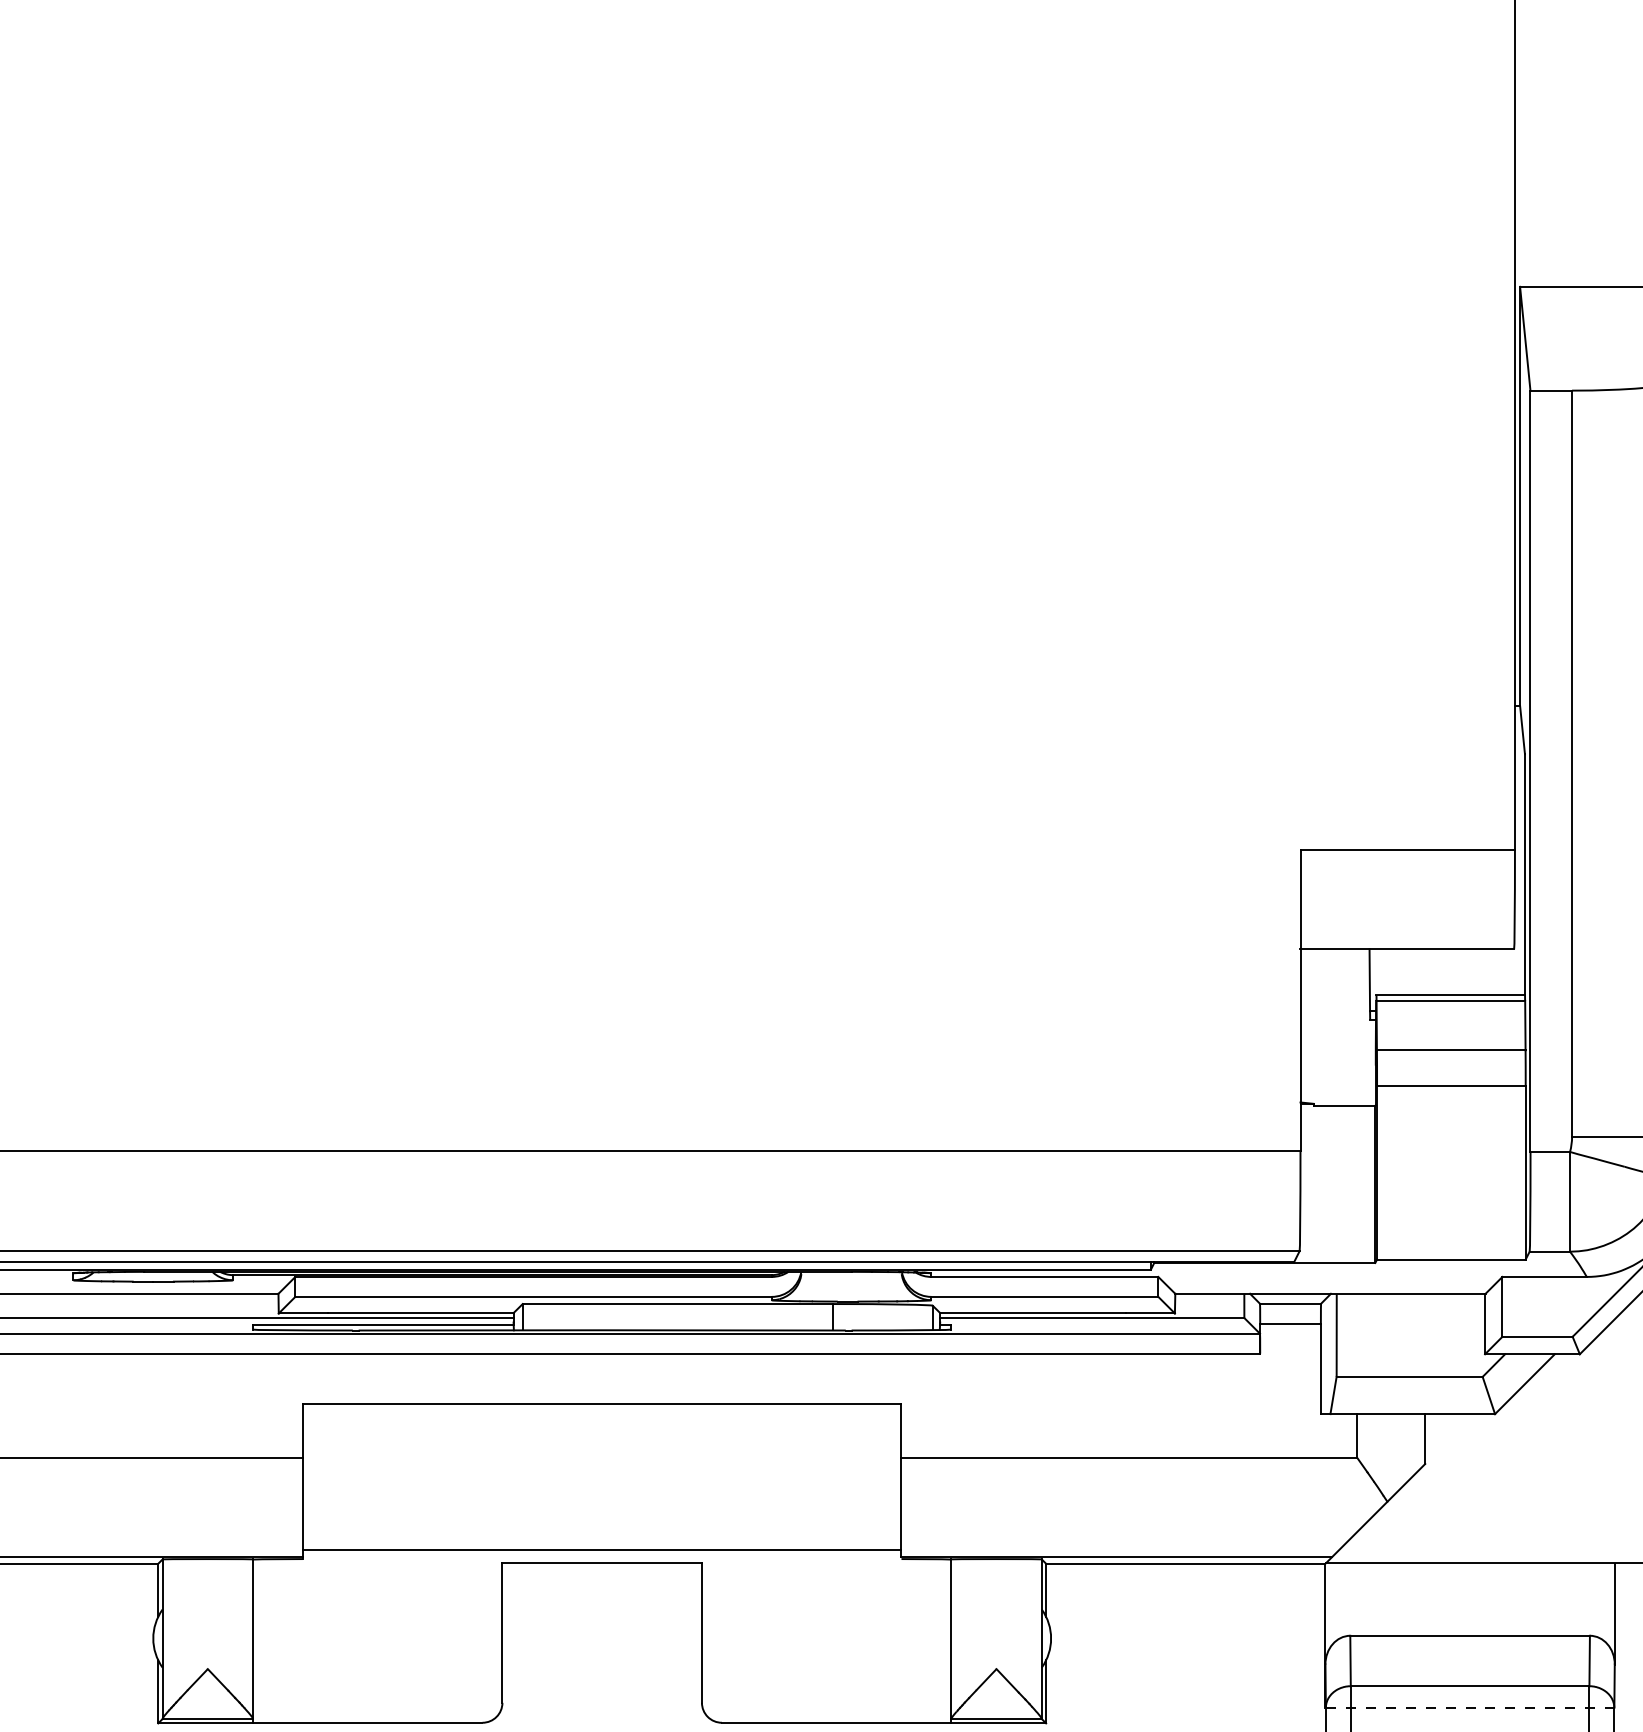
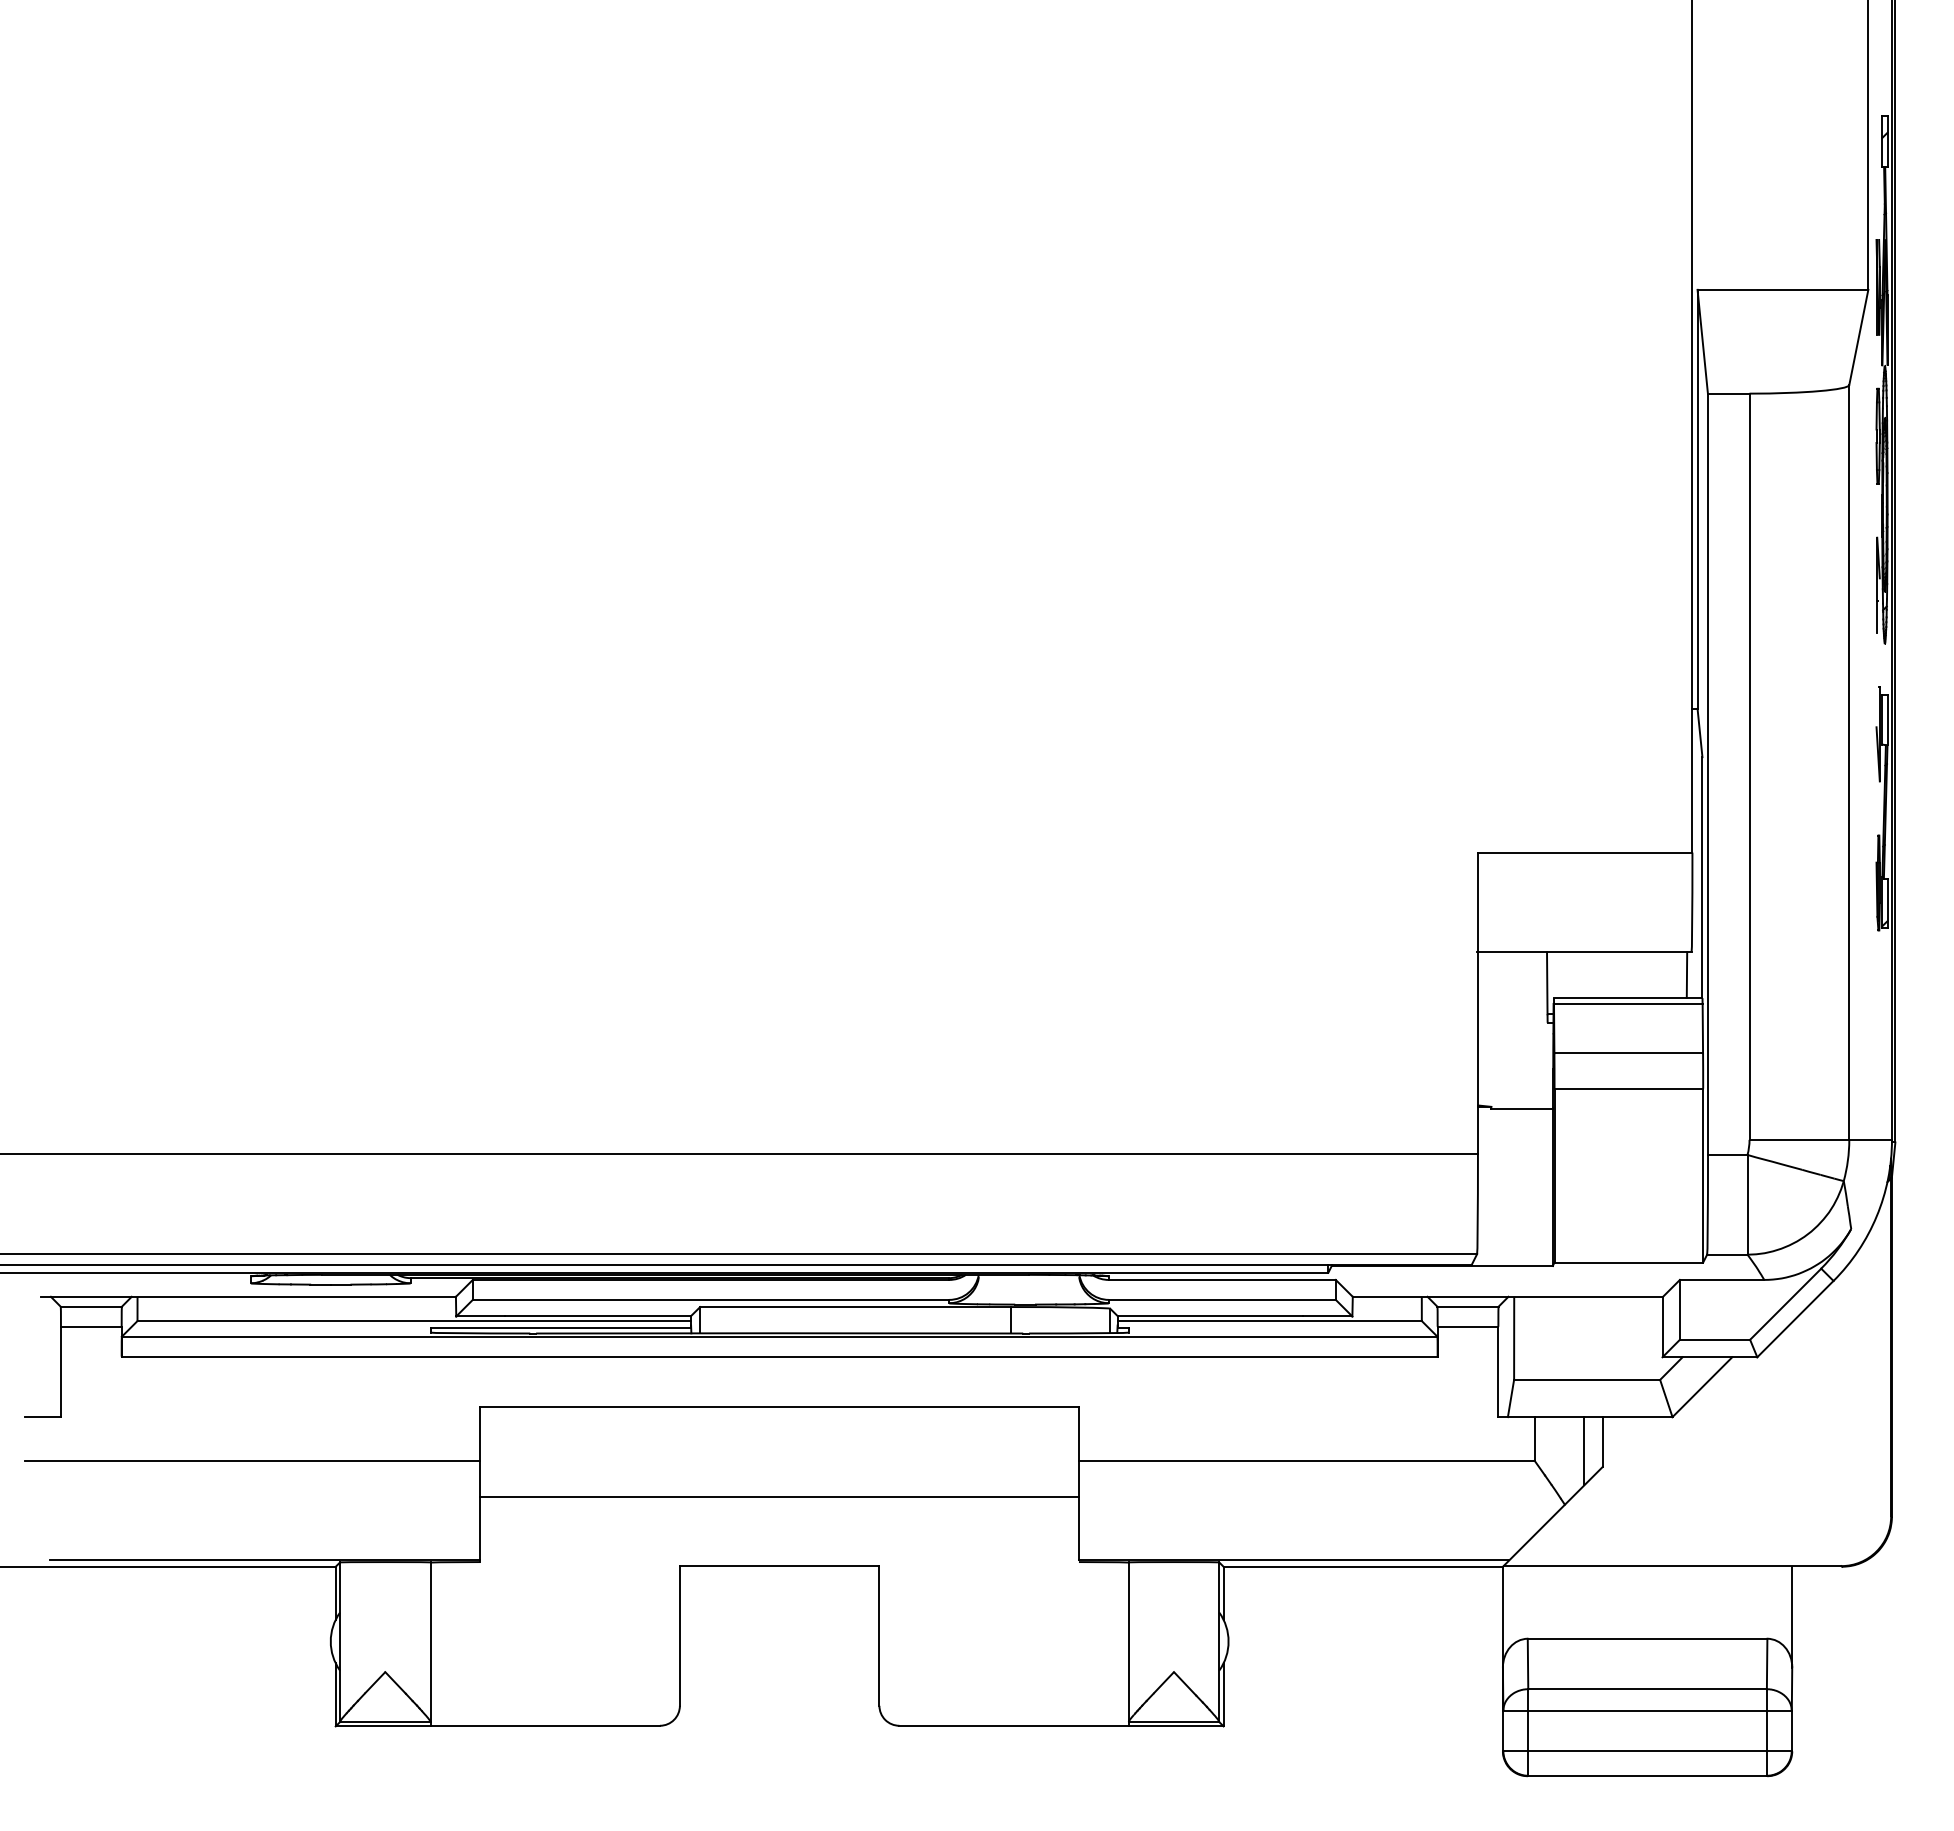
line: (1509, 971) -> (1686, 974), added
line: (1407, 1448) -> (1584, 1451), added
line: (602, 1549) -> (779, 1496), moved
line: (1471, 1707) -> (1648, 1710), dashed -> solid

